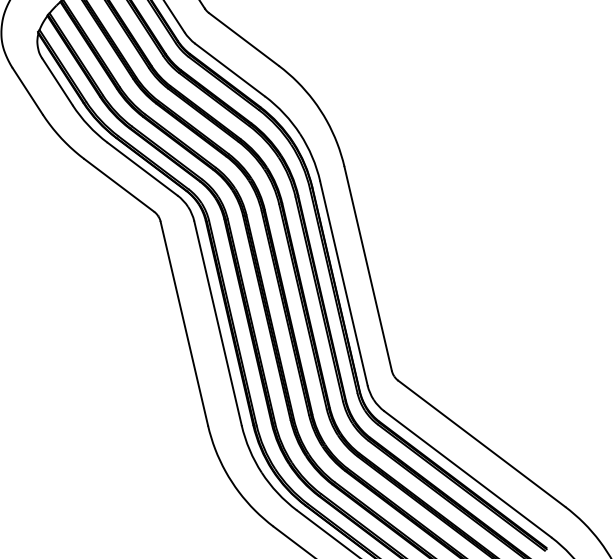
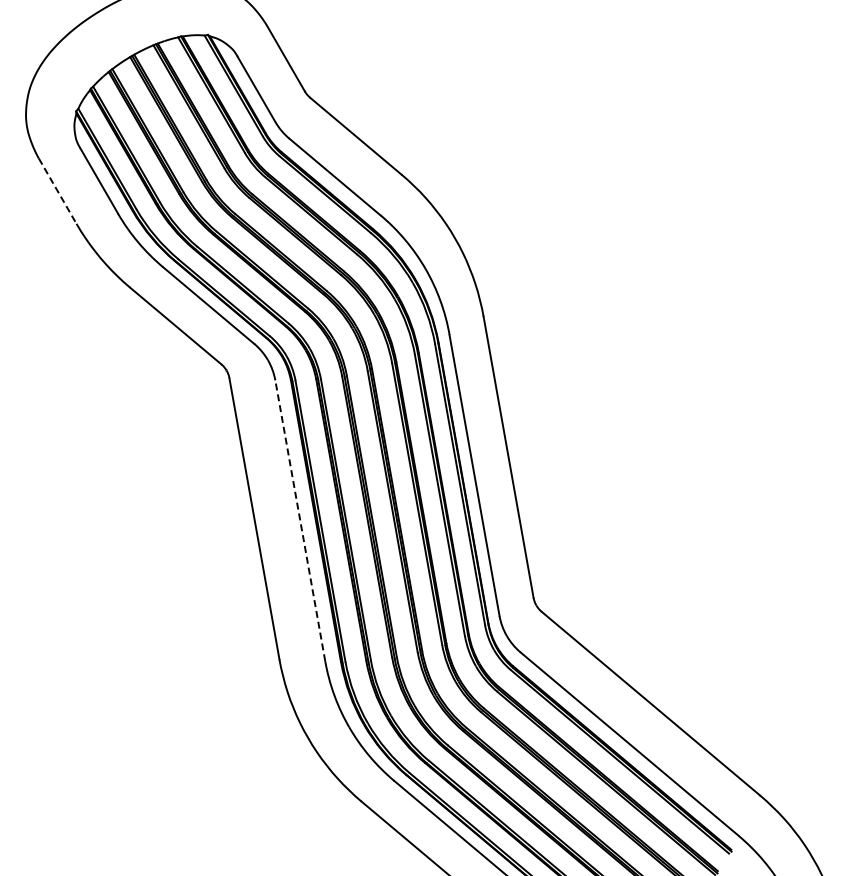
line: (27, 91) -> (57, 191), solid -> dashed
line: (218, 323) -> (300, 520), solid -> dashed

